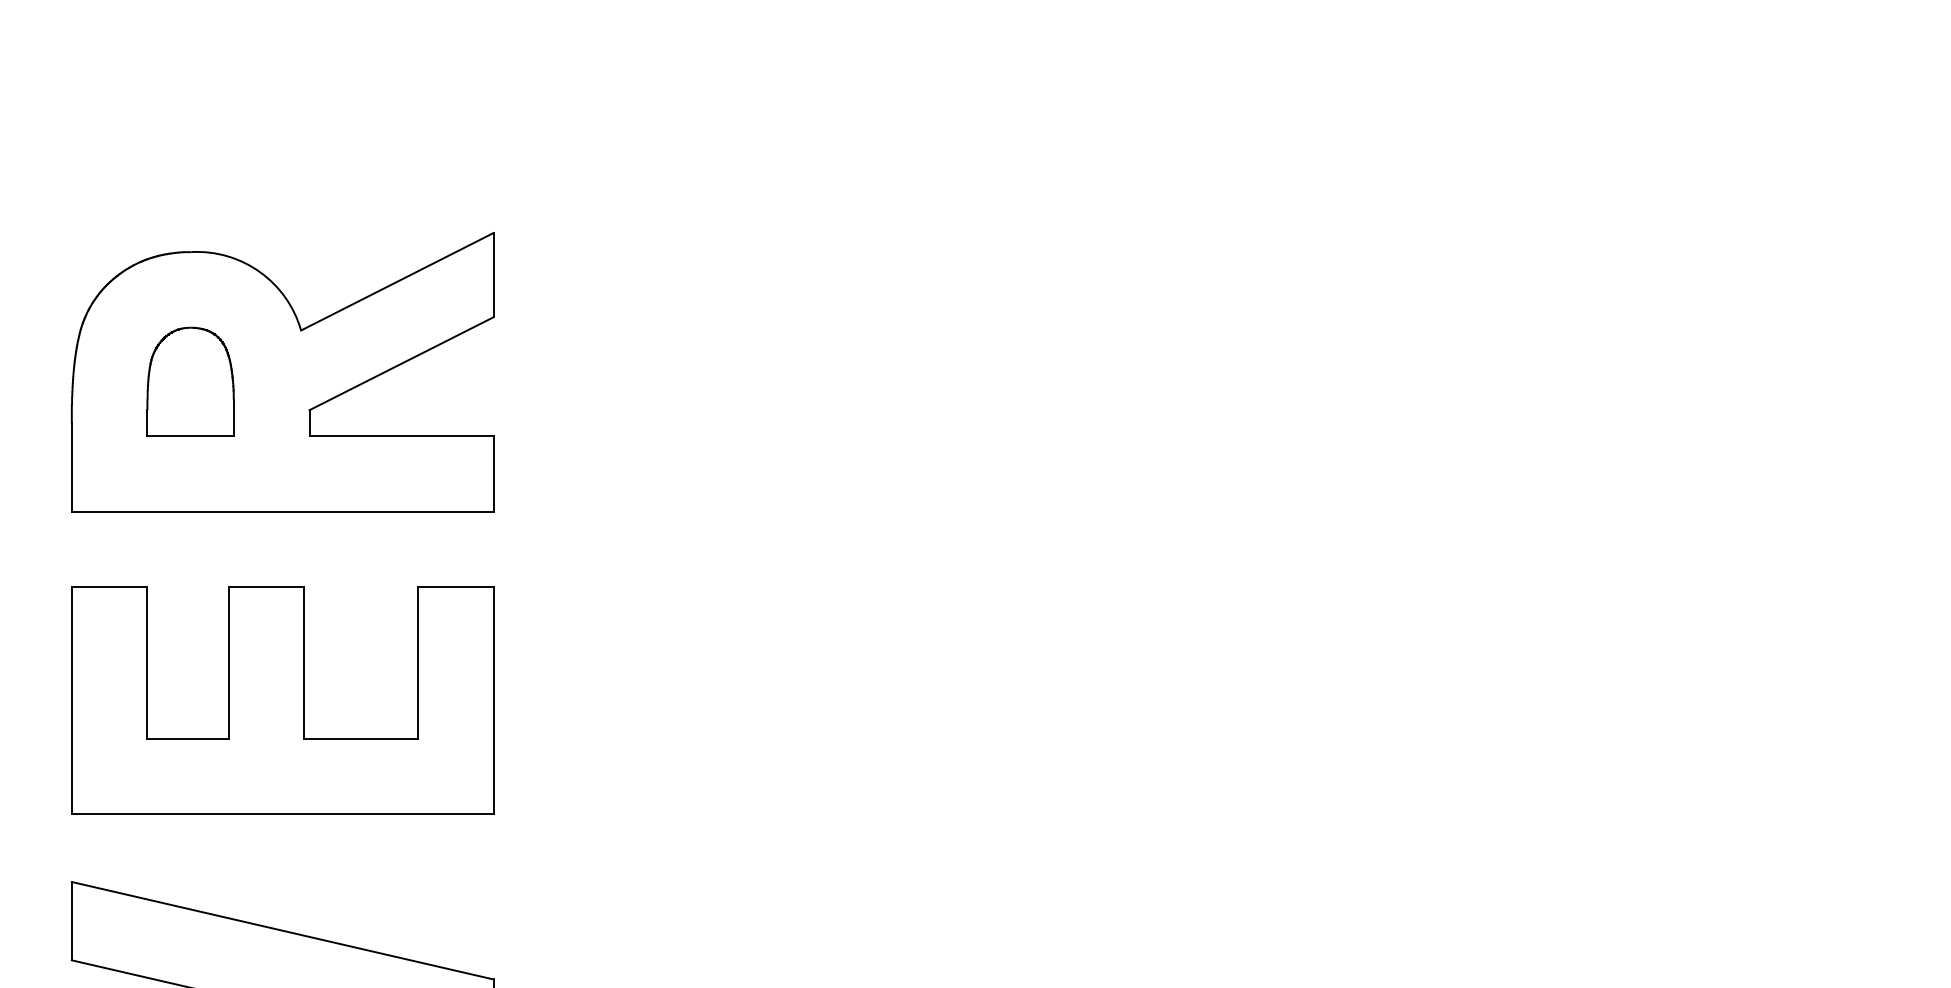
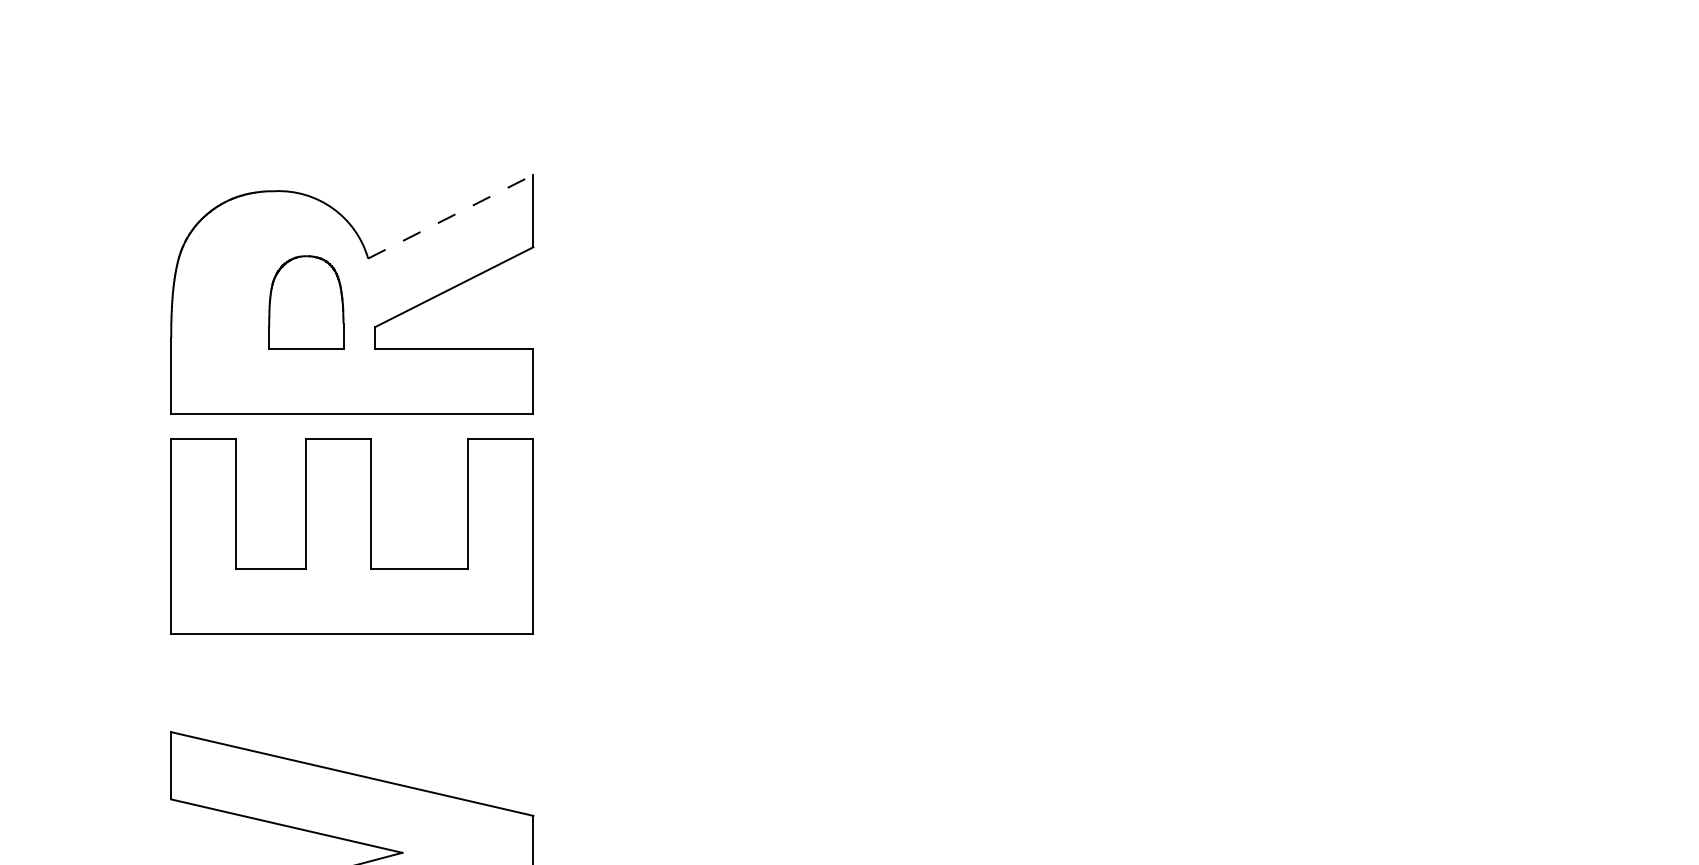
line: (396, 281) -> (450, 216), solid -> dashed
part: (190, 381) -> (306, 302), moved
part: (281, 700) -> (351, 536), moved

